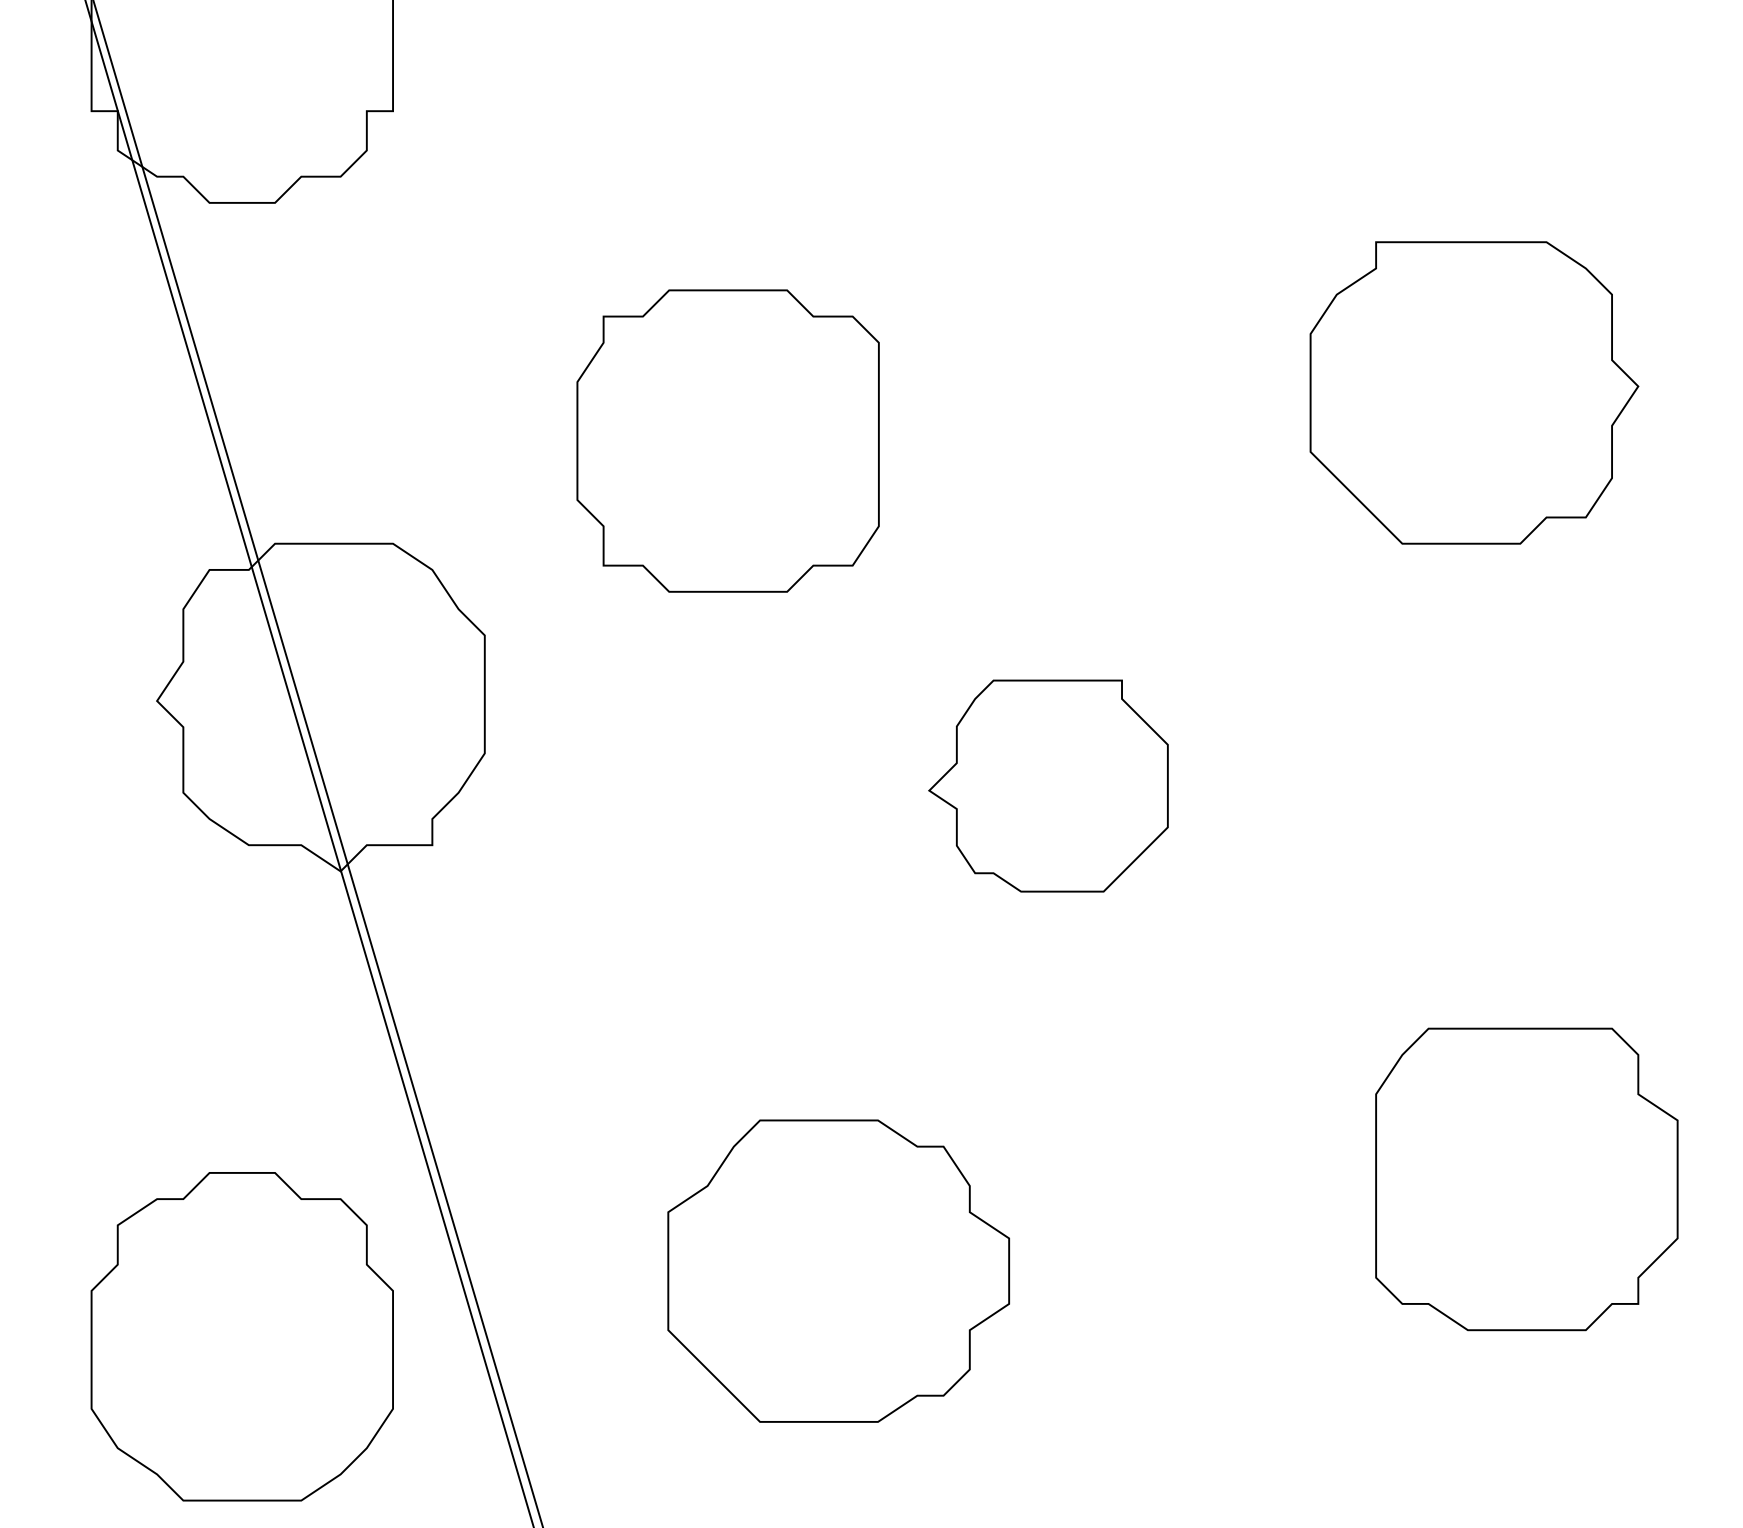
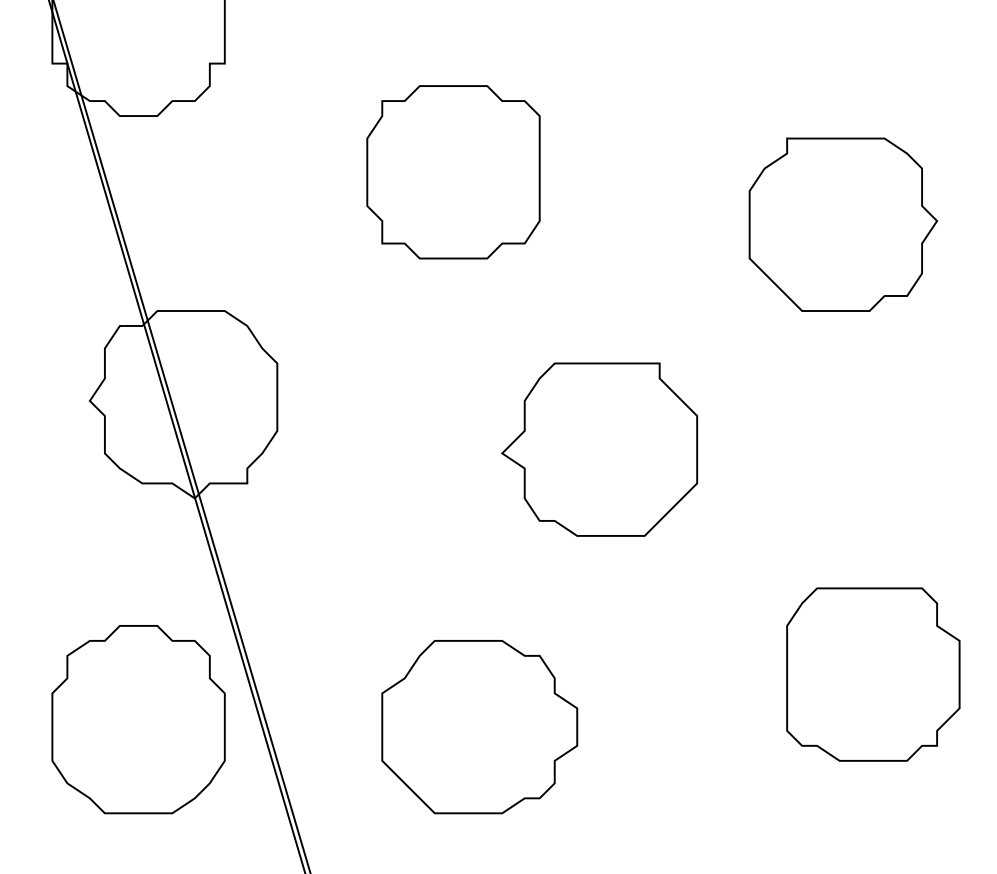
part: (728, 441) -> (453, 172), moved
part: (1048, 785) -> (599, 449), size x1.43
part: (242, 1336) -> (138, 719), moved

